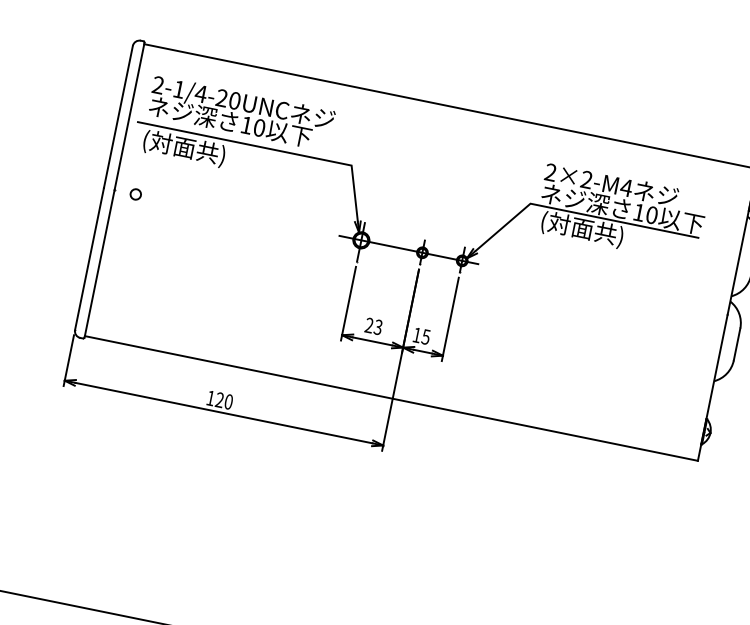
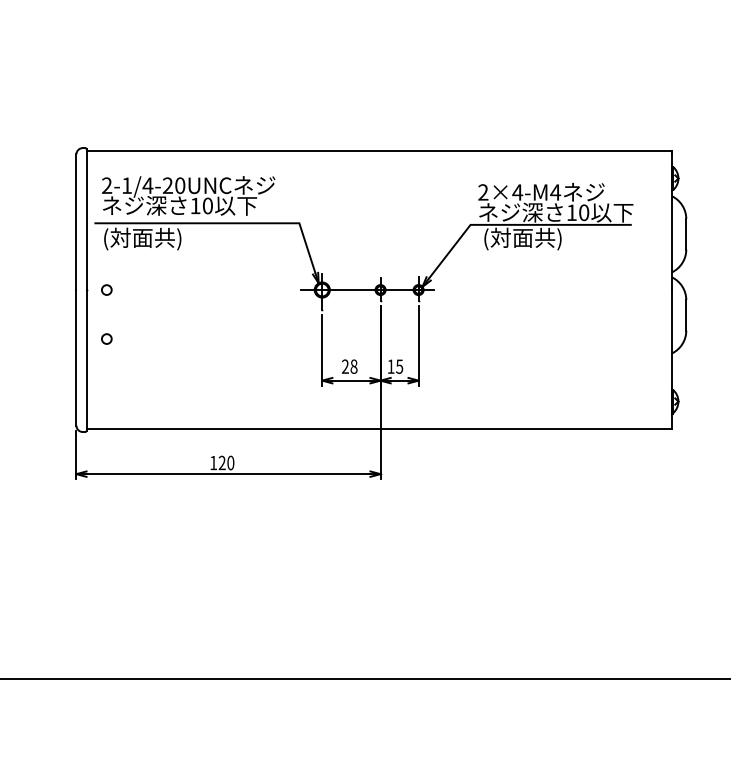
text: (586, 179) -> (517, 192), 2×2-M4 -> 2×4-M4
circle: (125, 245) -> (106, 338), added
text: (377, 327) -> (353, 366), 23 -> 28

